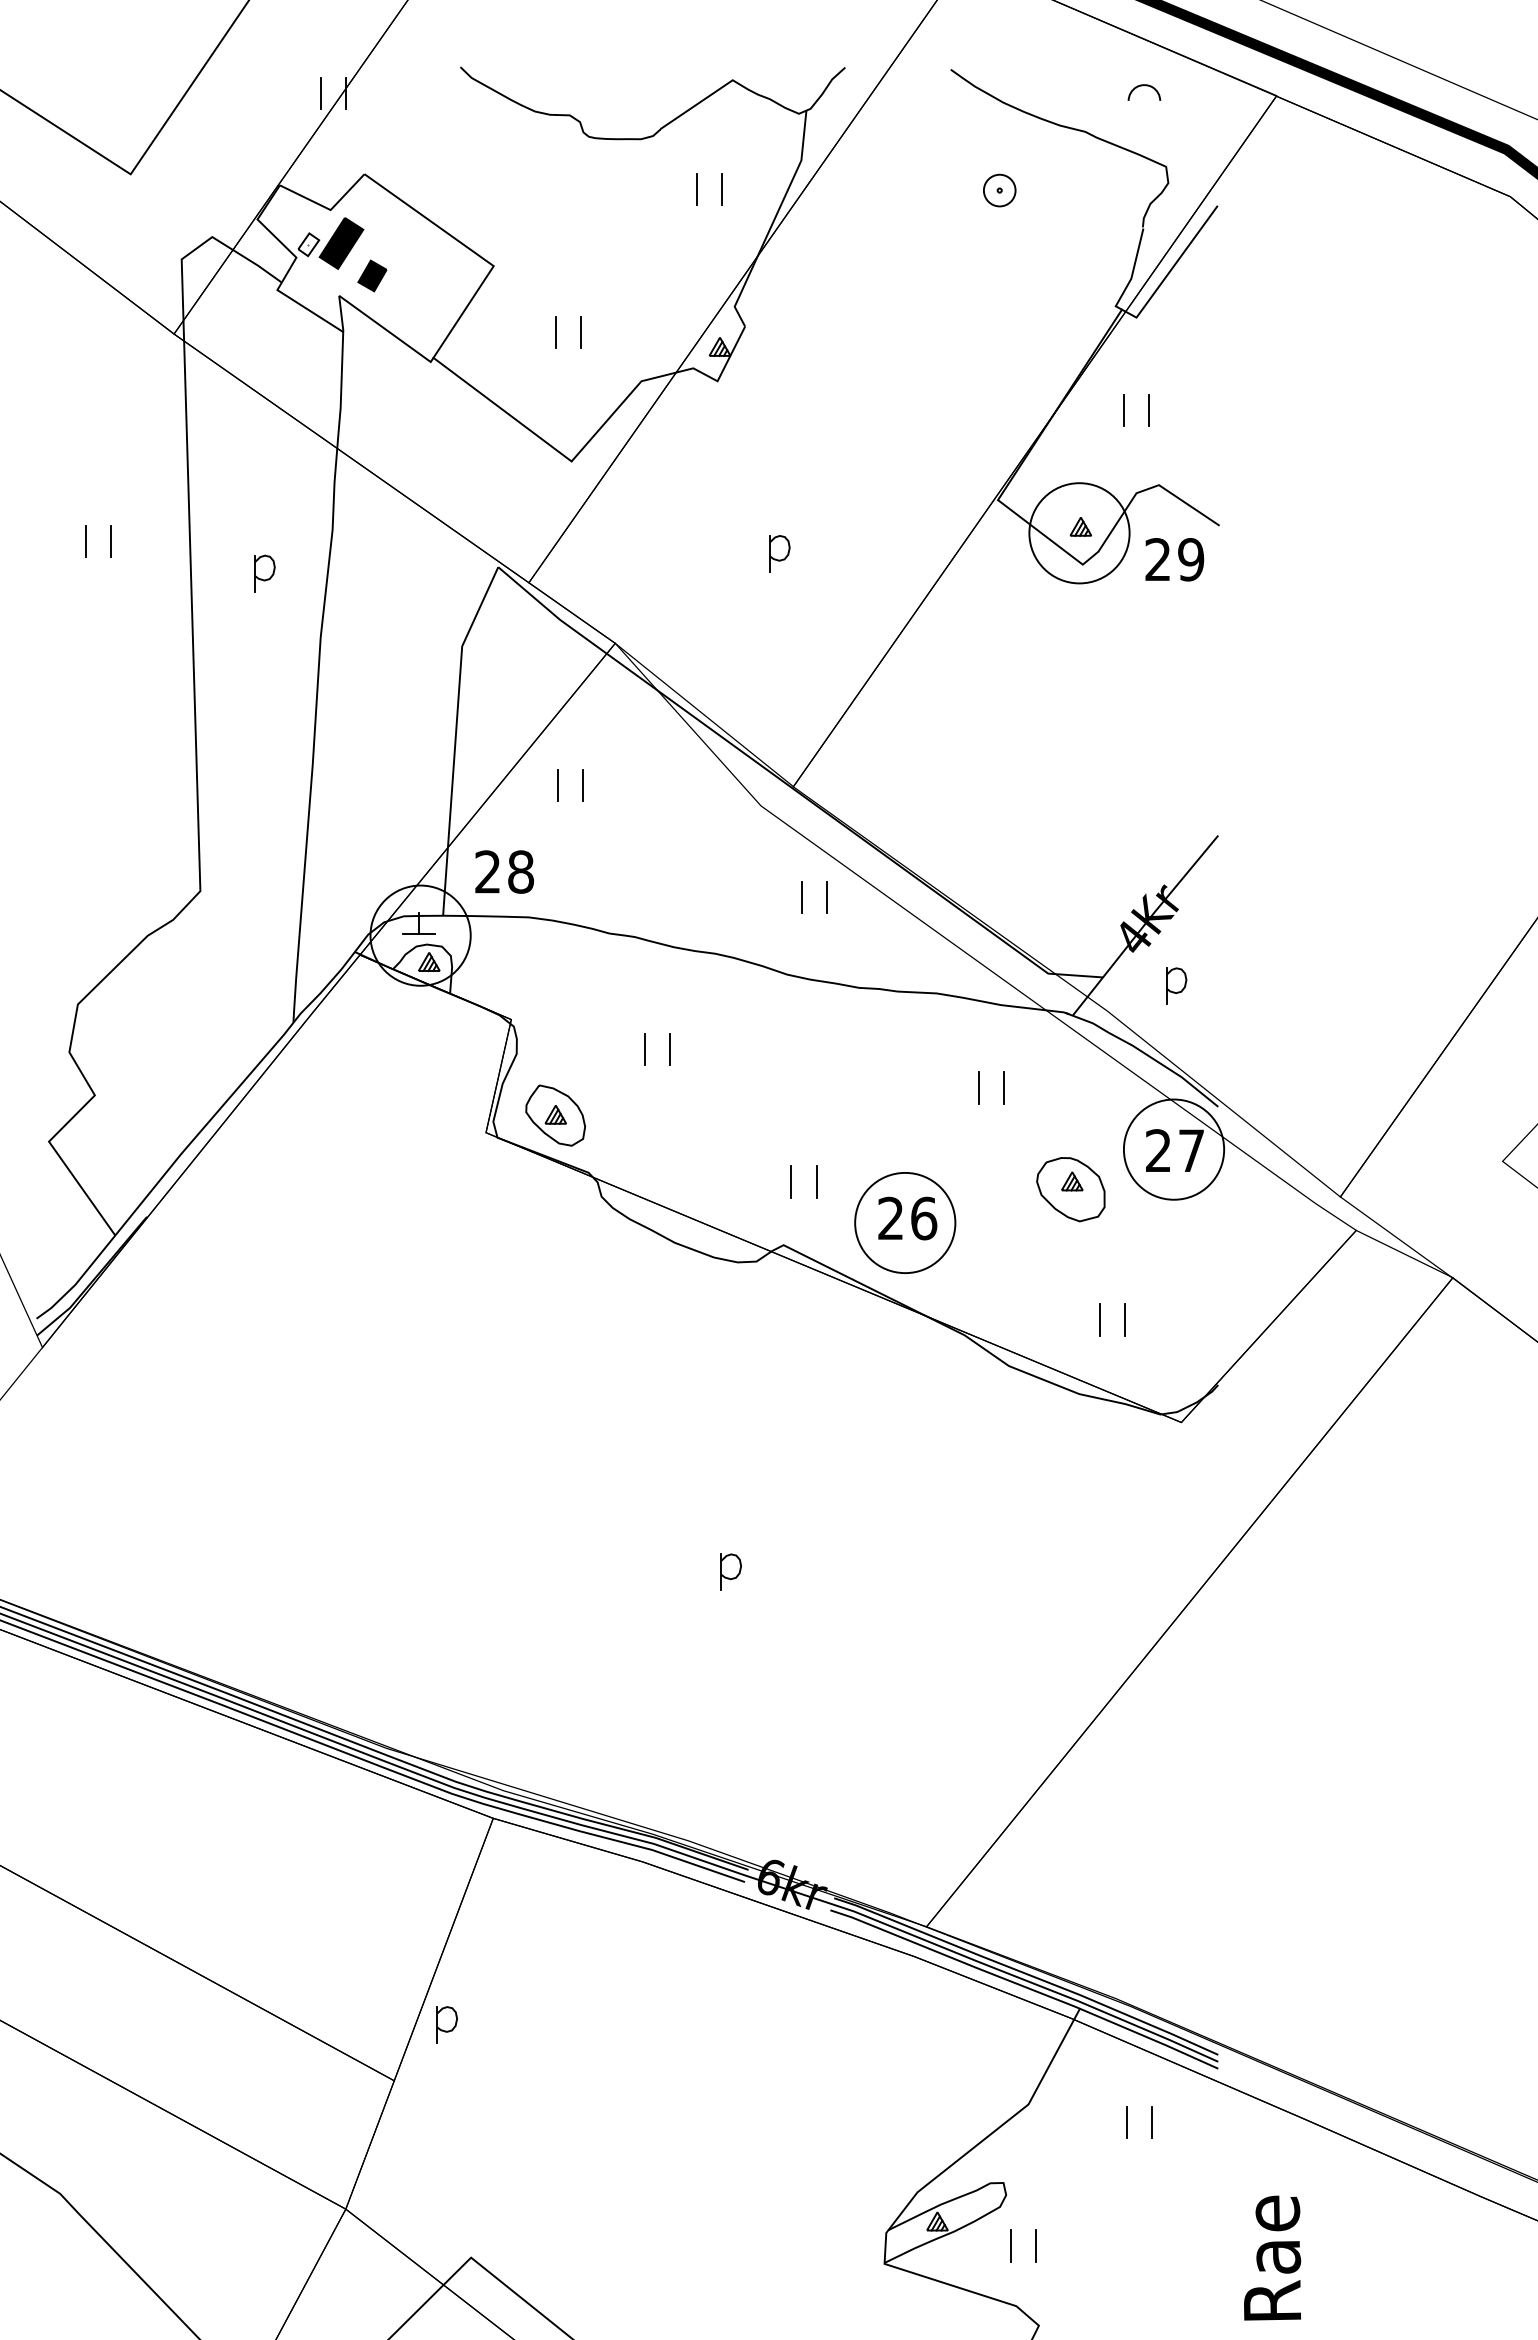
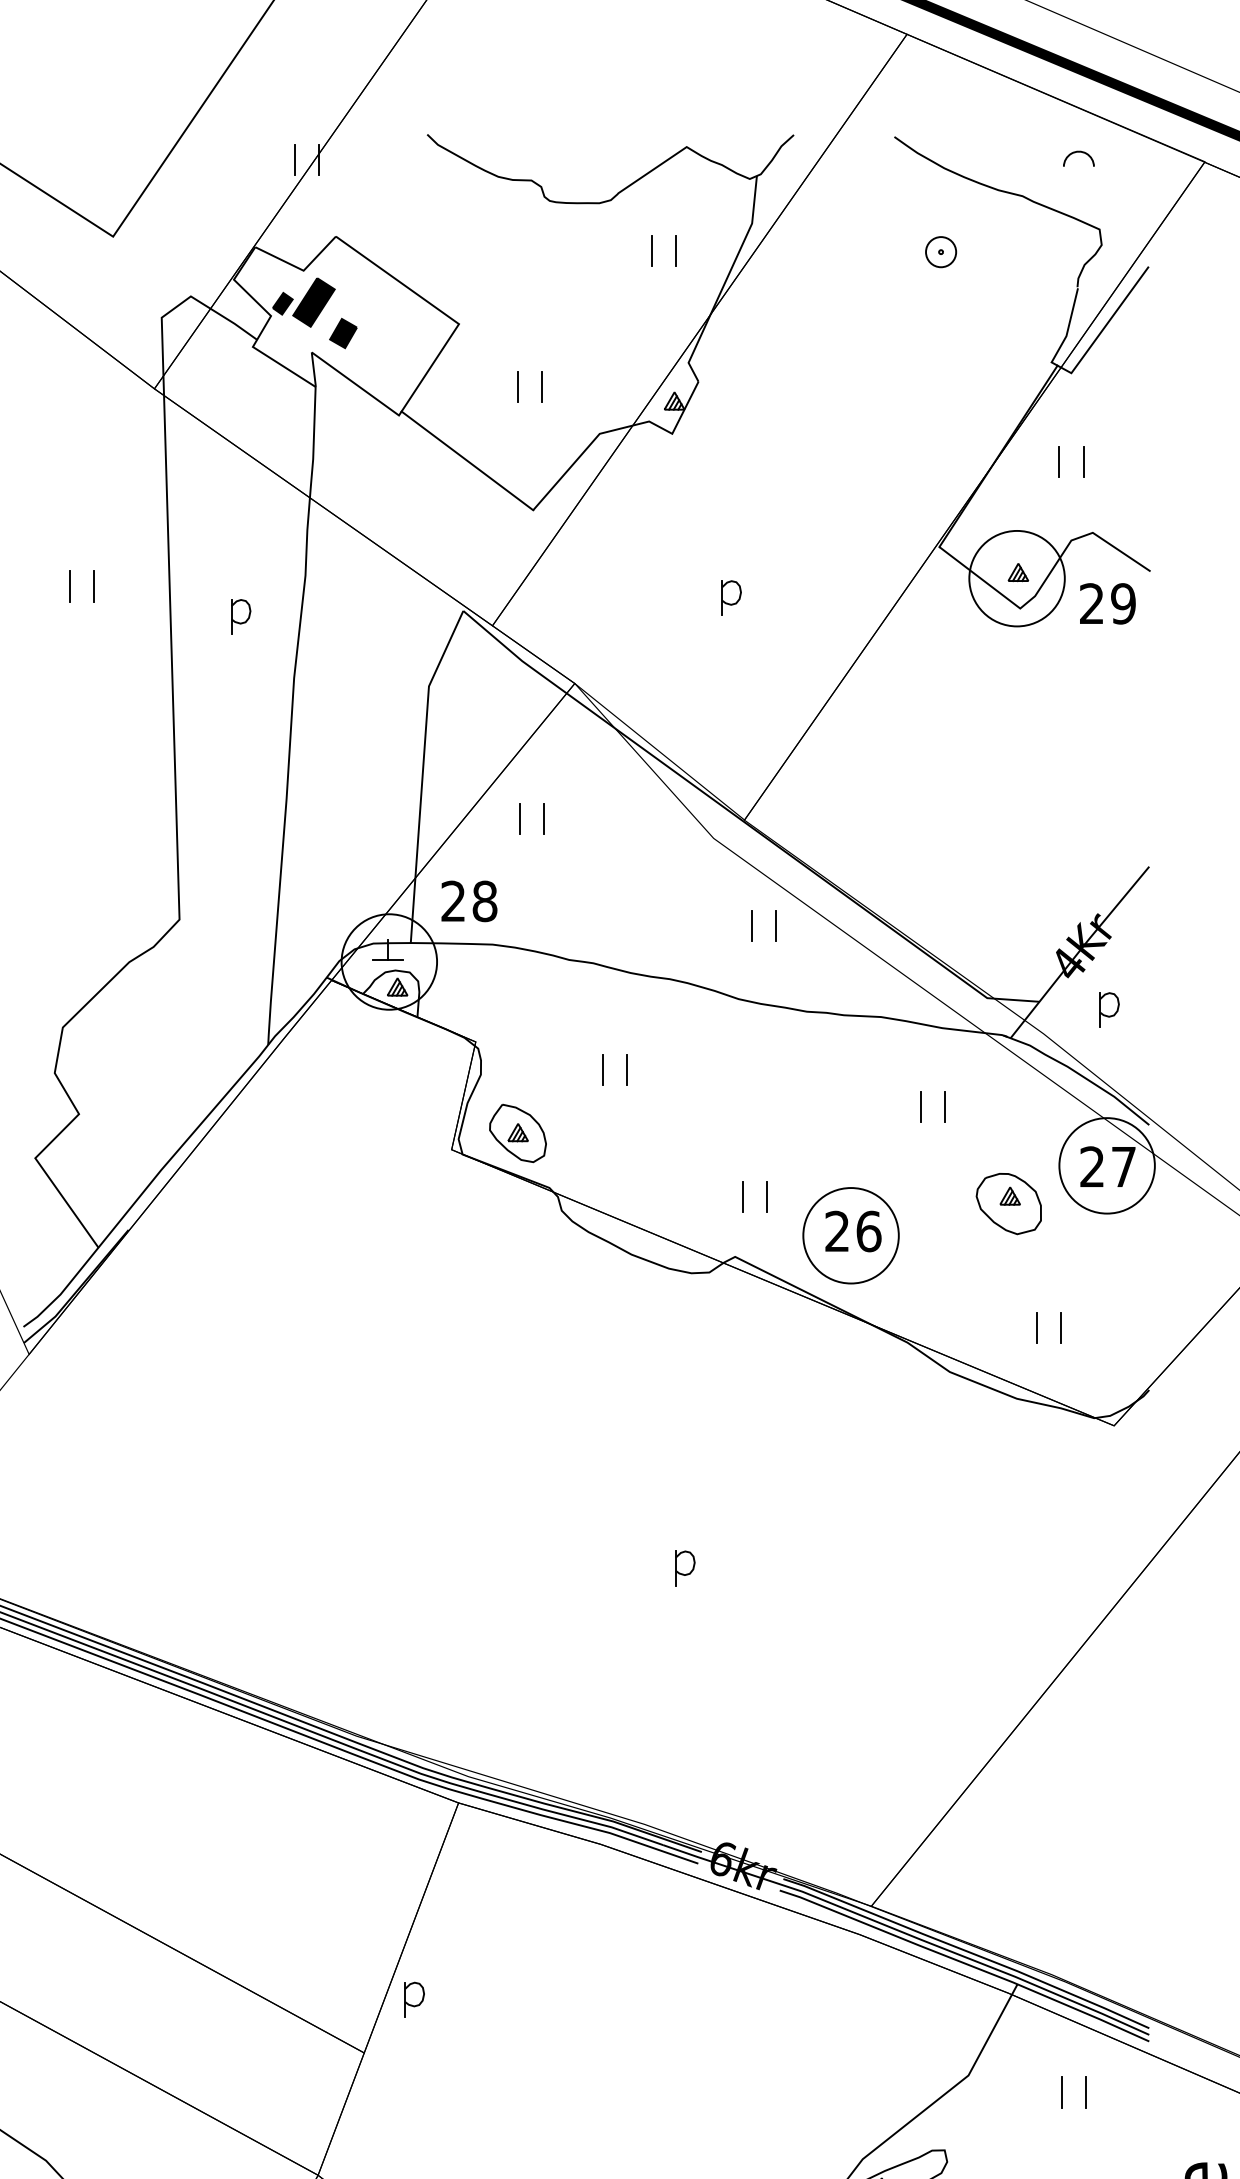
fill: (308, 244) -> (282, 303), added

